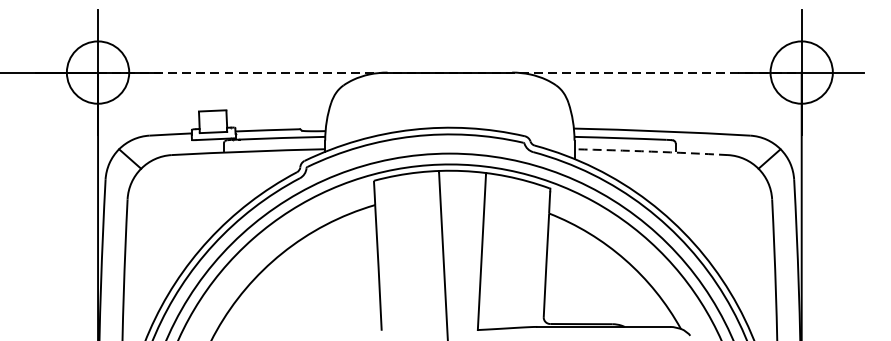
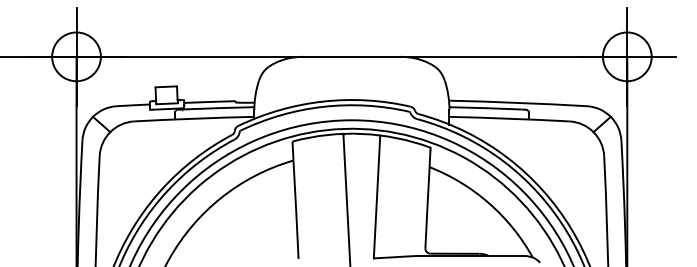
line: (450, 72) -> (352, 56), dashed -> solid
arc: (651, 151) -> (509, 118), dashed -> solid

